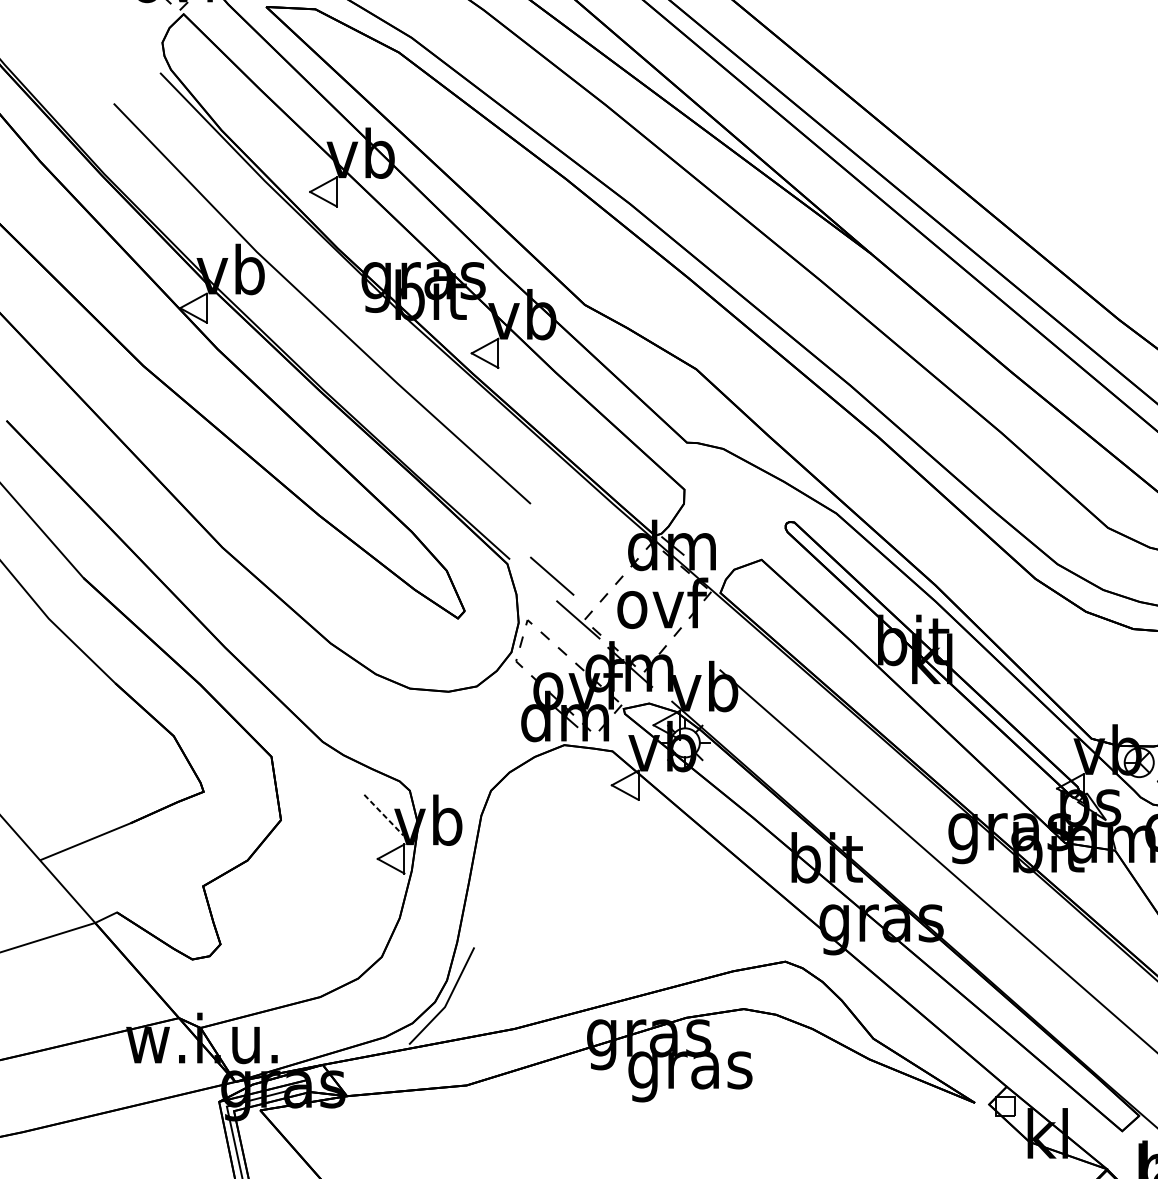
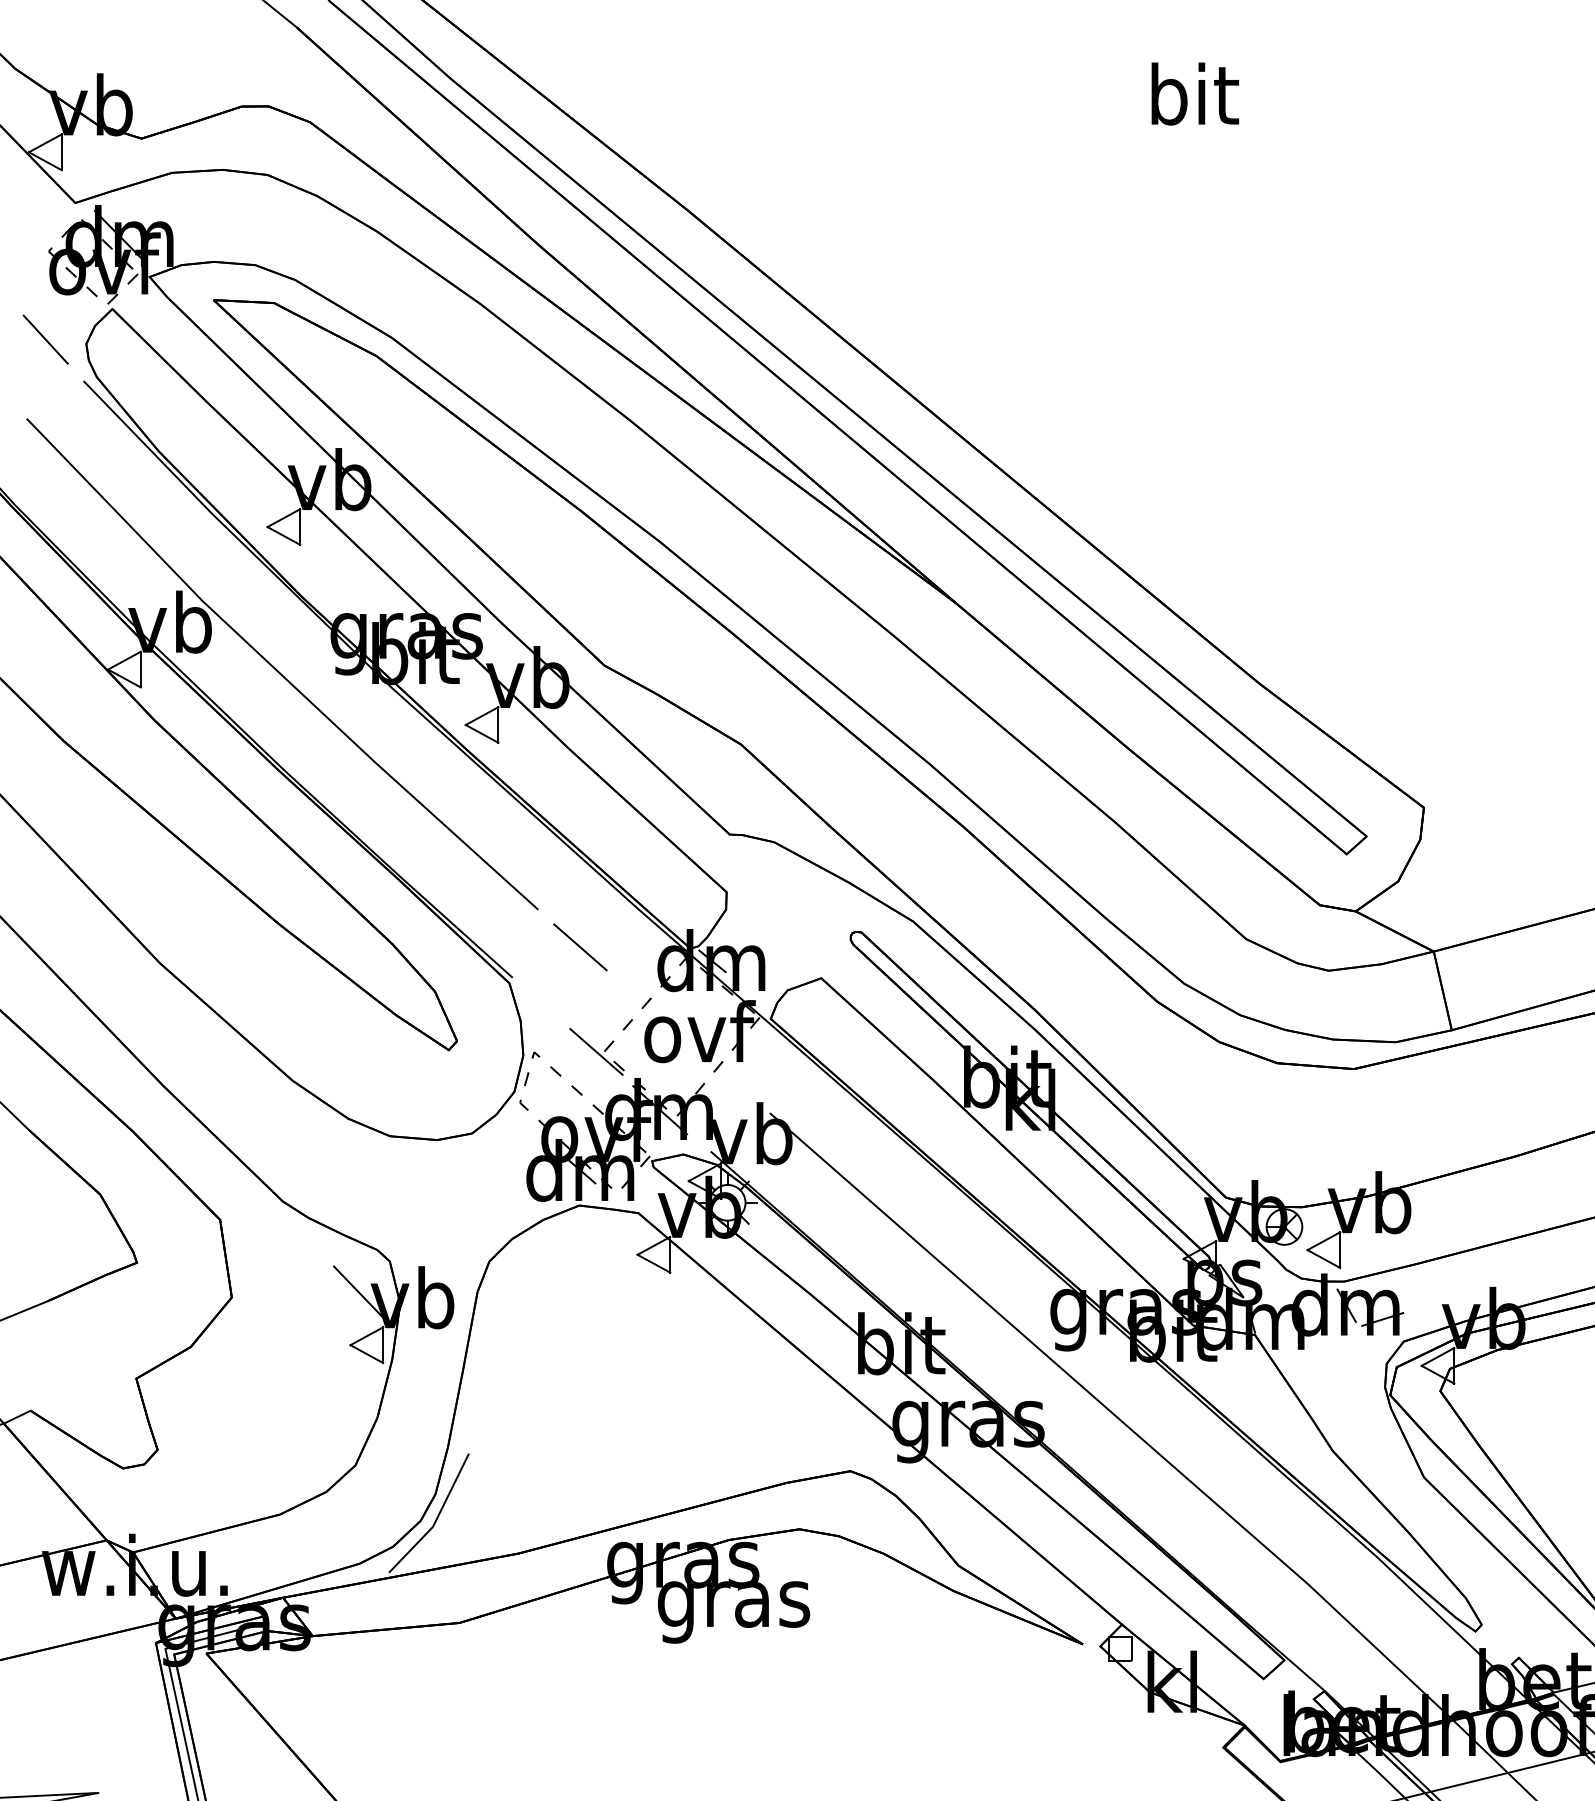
line: (129, 39) -> (45, 339), added
line: (552, 576) -> (580, 947), moved
line: (383, 815) -> (357, 1291), dashed -> solid

